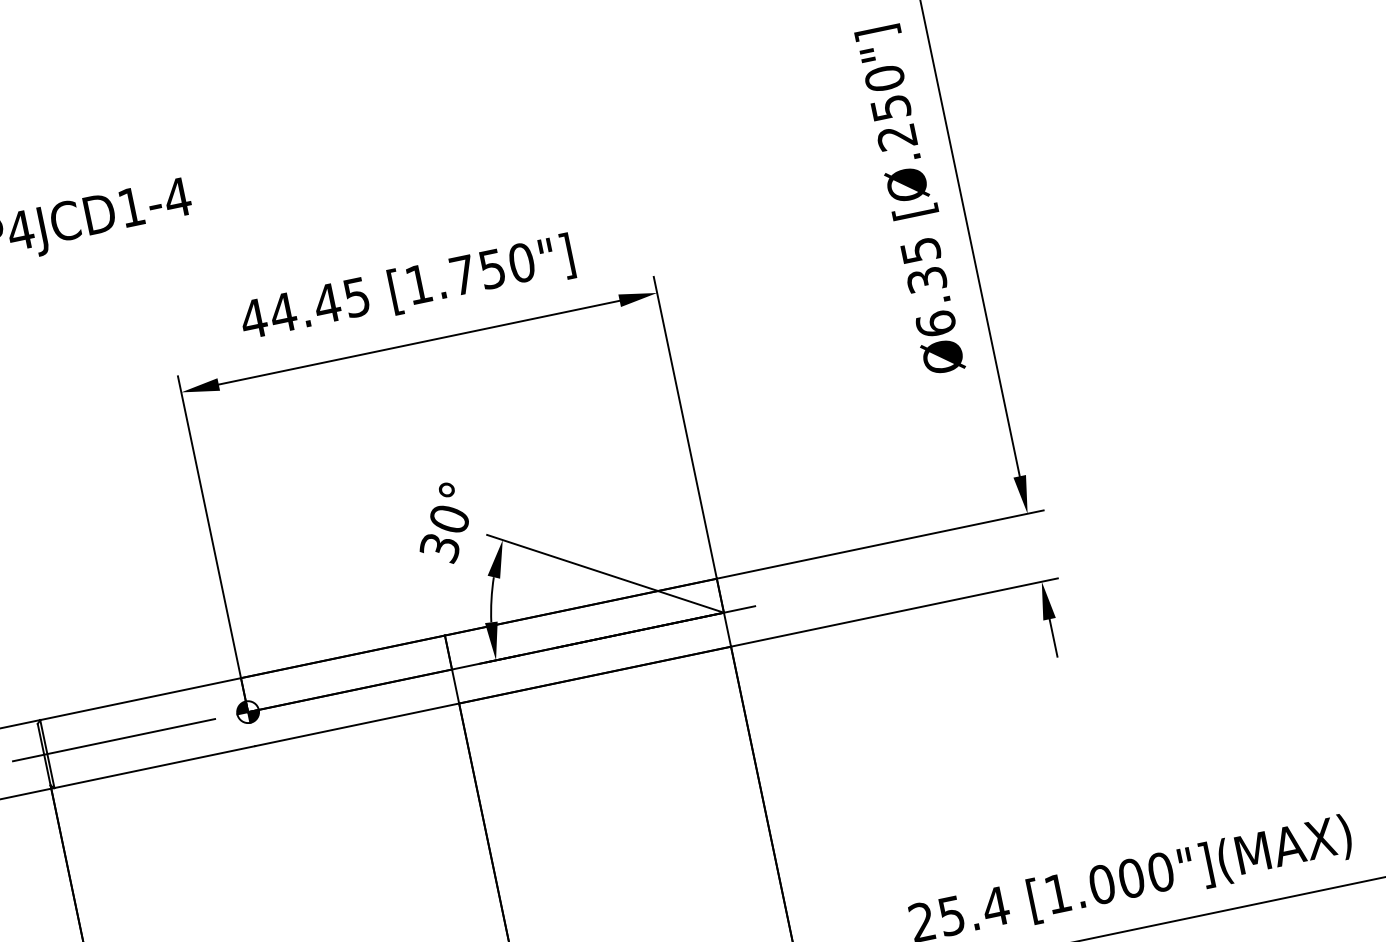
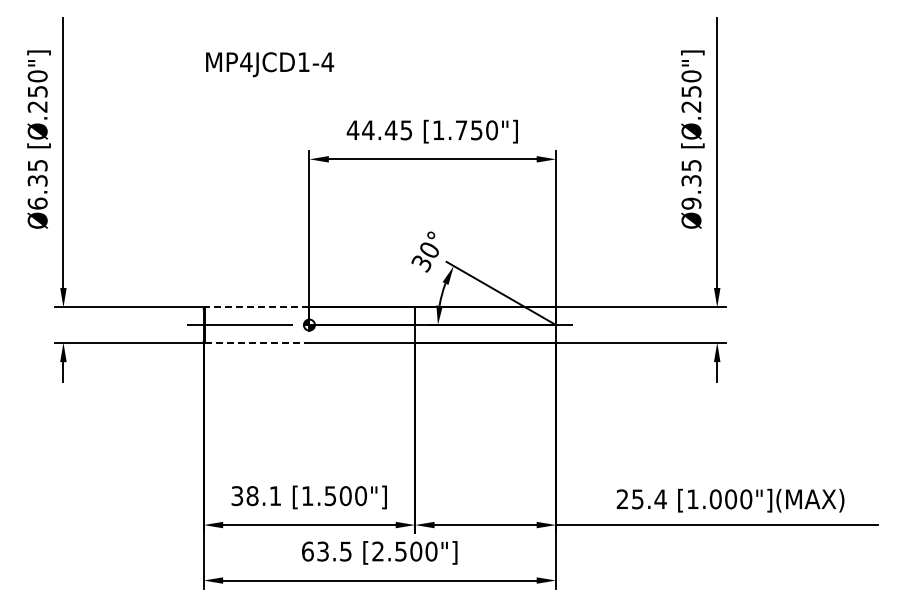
text: (936, 323) -> (691, 203), Ø6.35 -> Ø9.35
line: (138, 699) -> (256, 307), solid -> dashed
line: (154, 766) -> (257, 342), solid -> dashed

